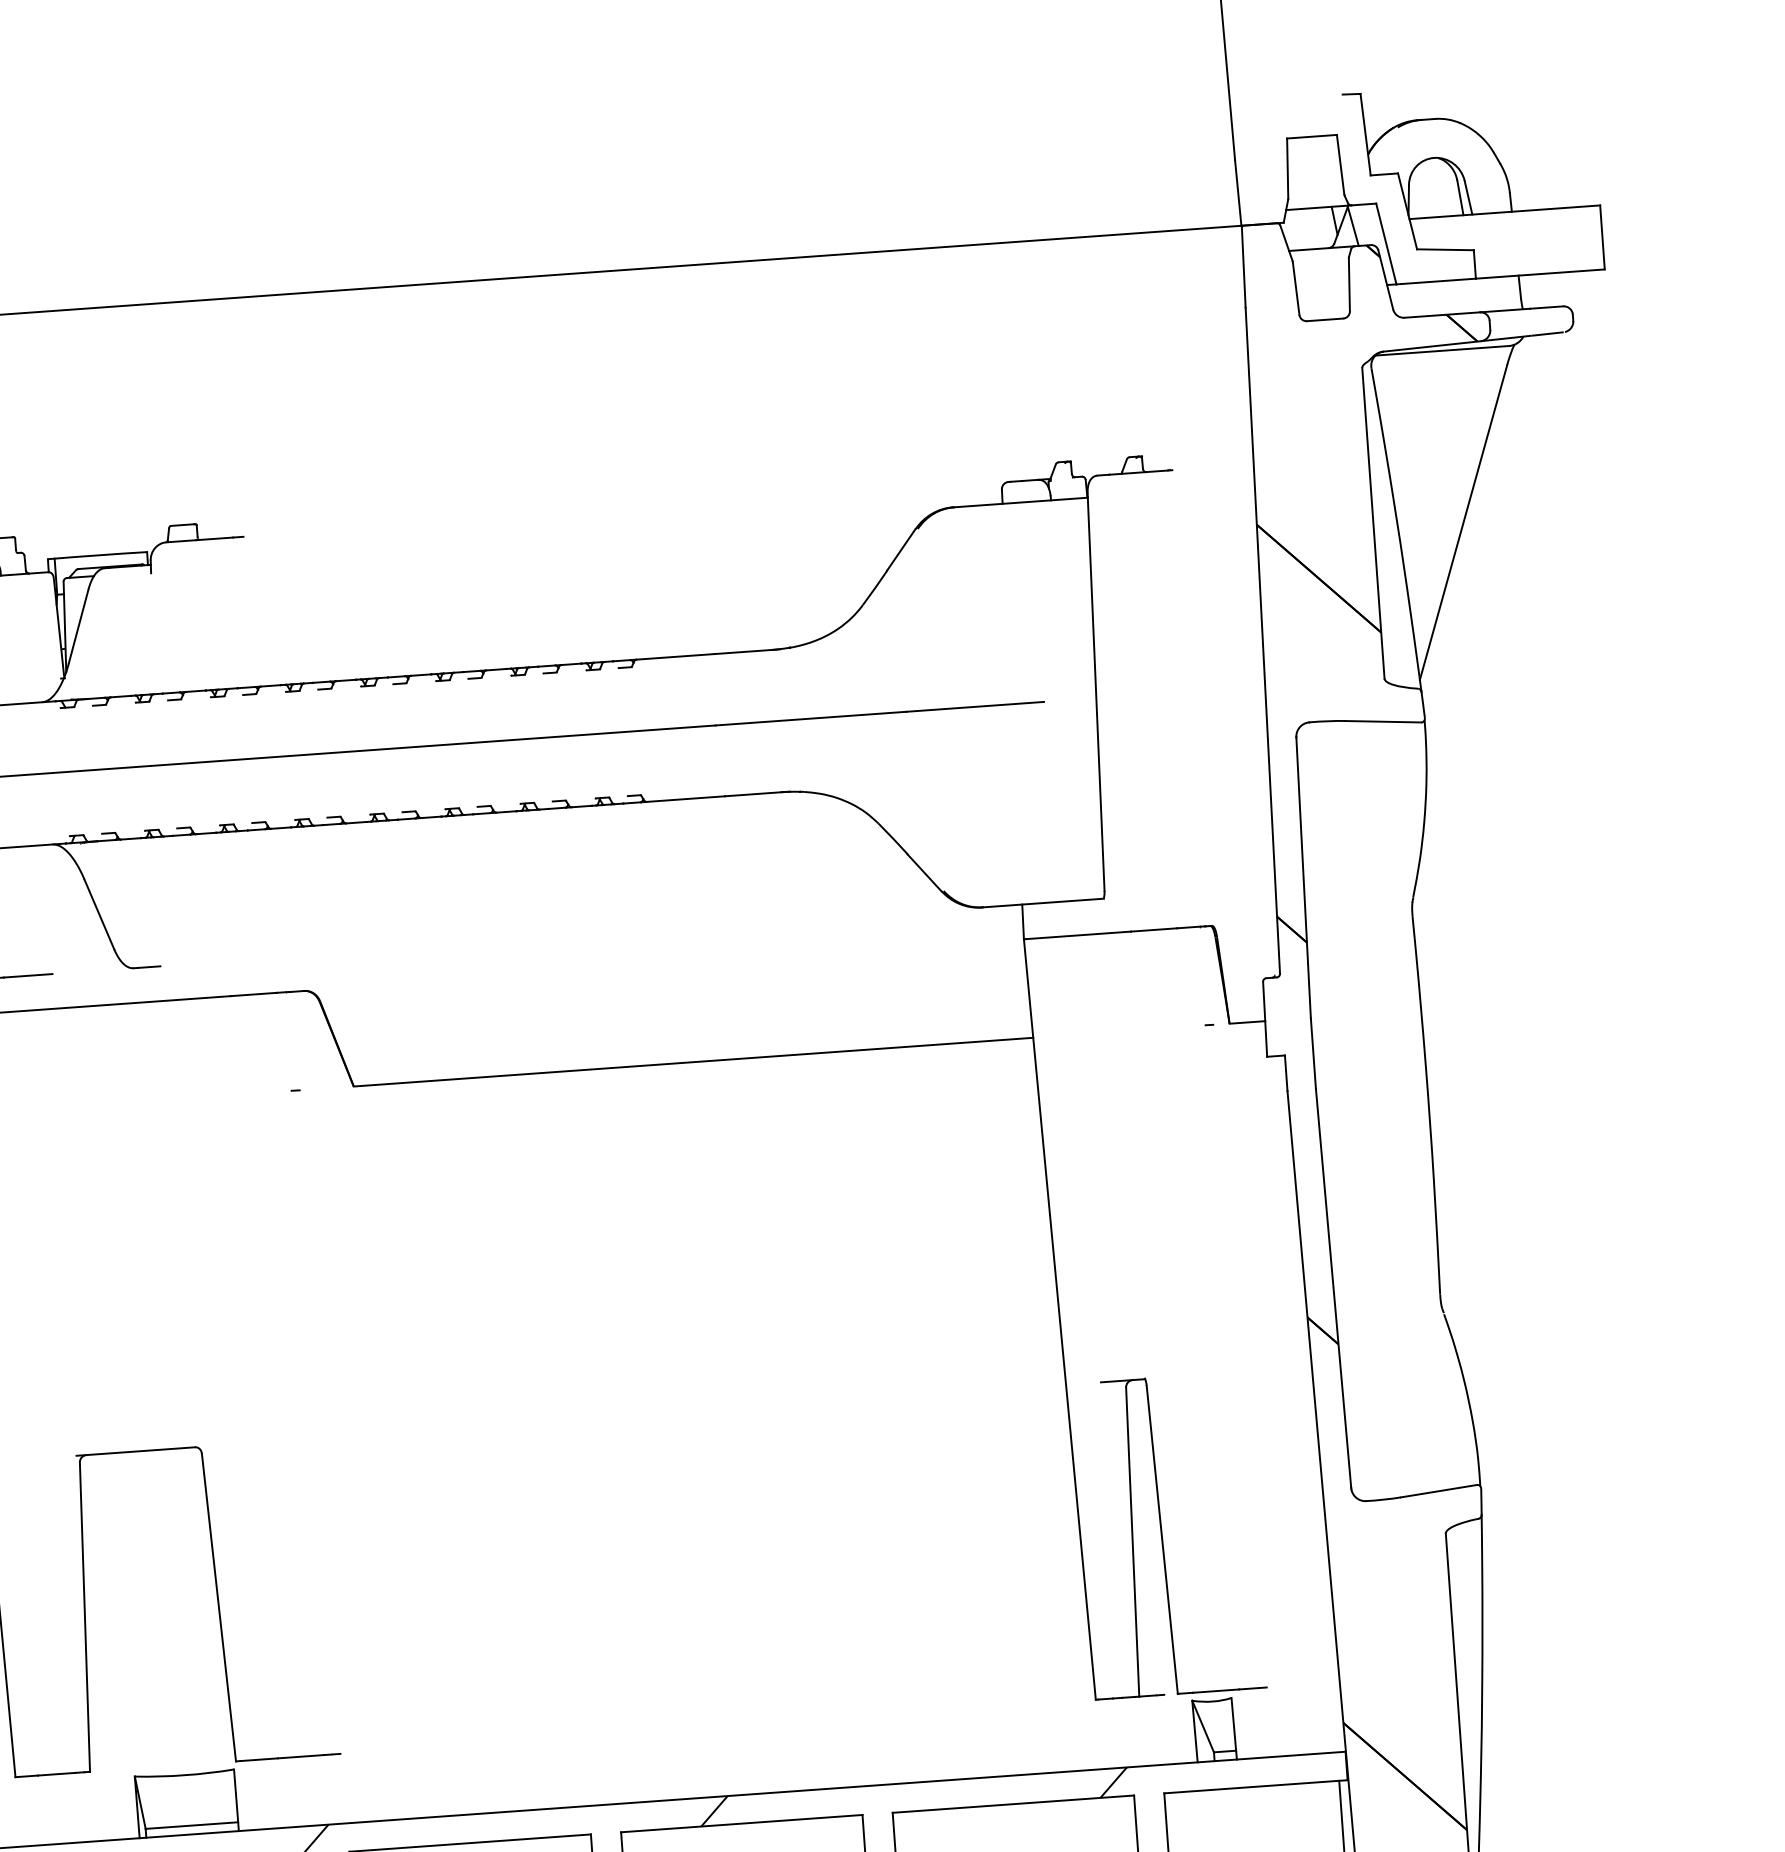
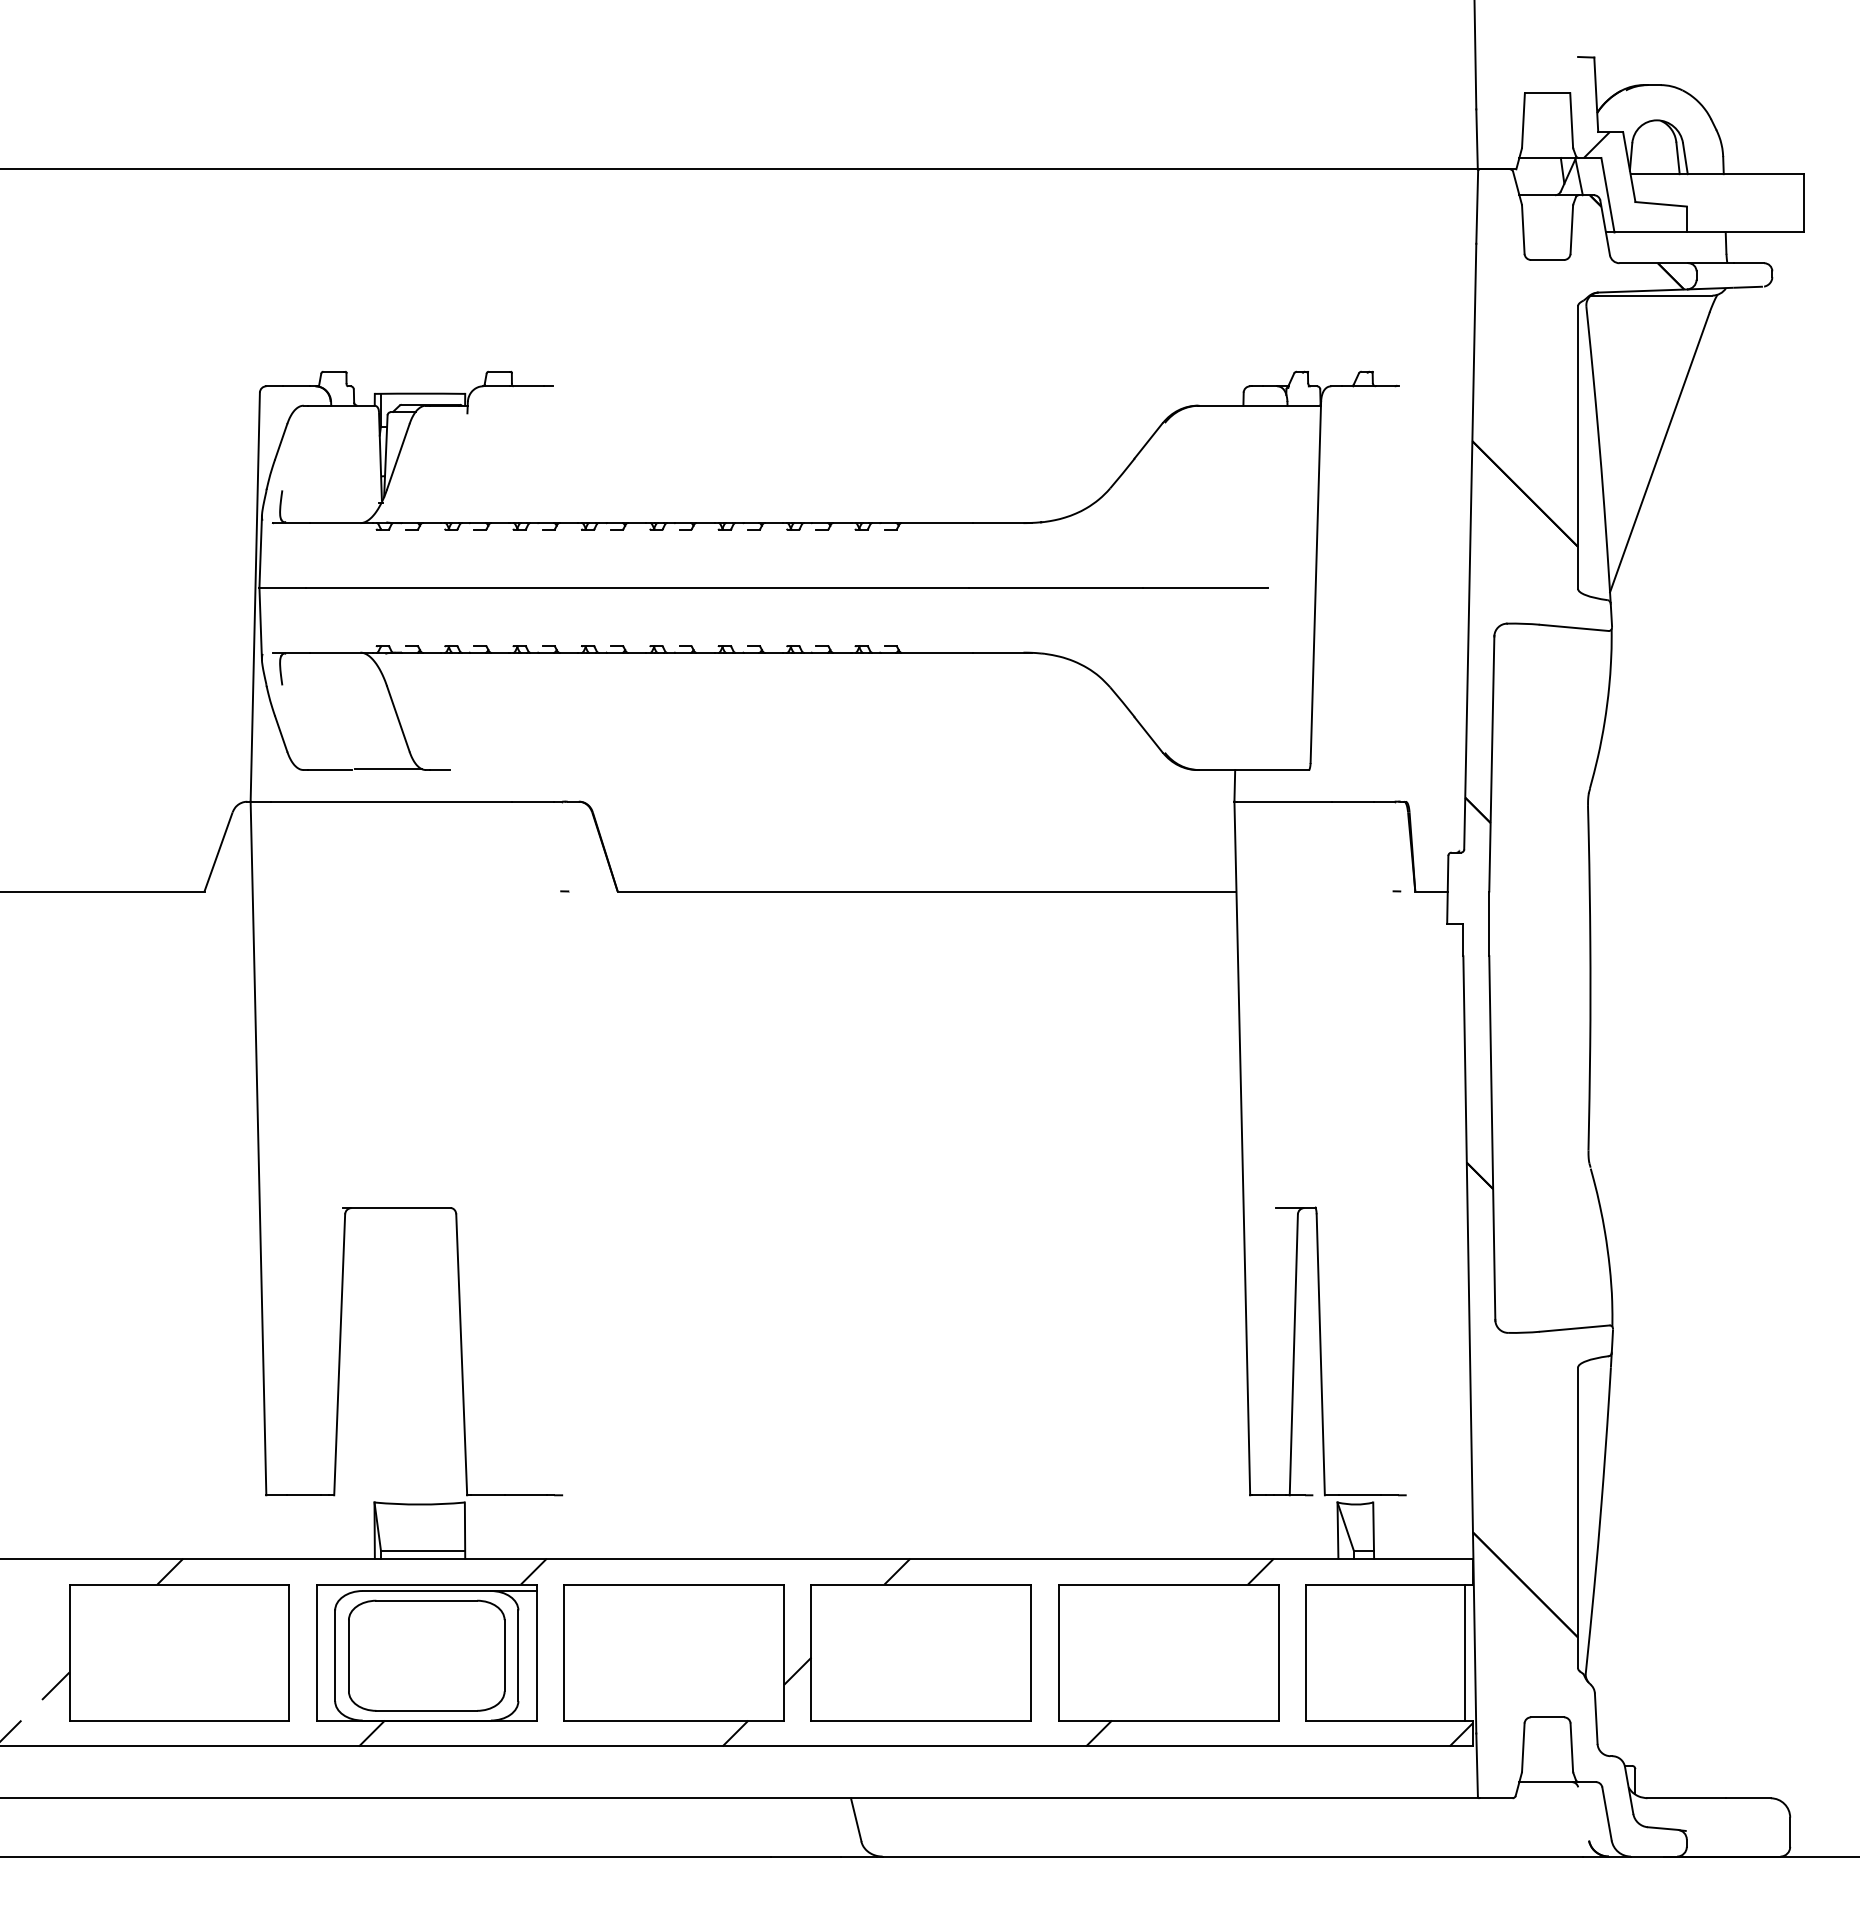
hatch: (1369, 189) -> (1596, 144), added
line: (92, 970) -> (388, 769), added

